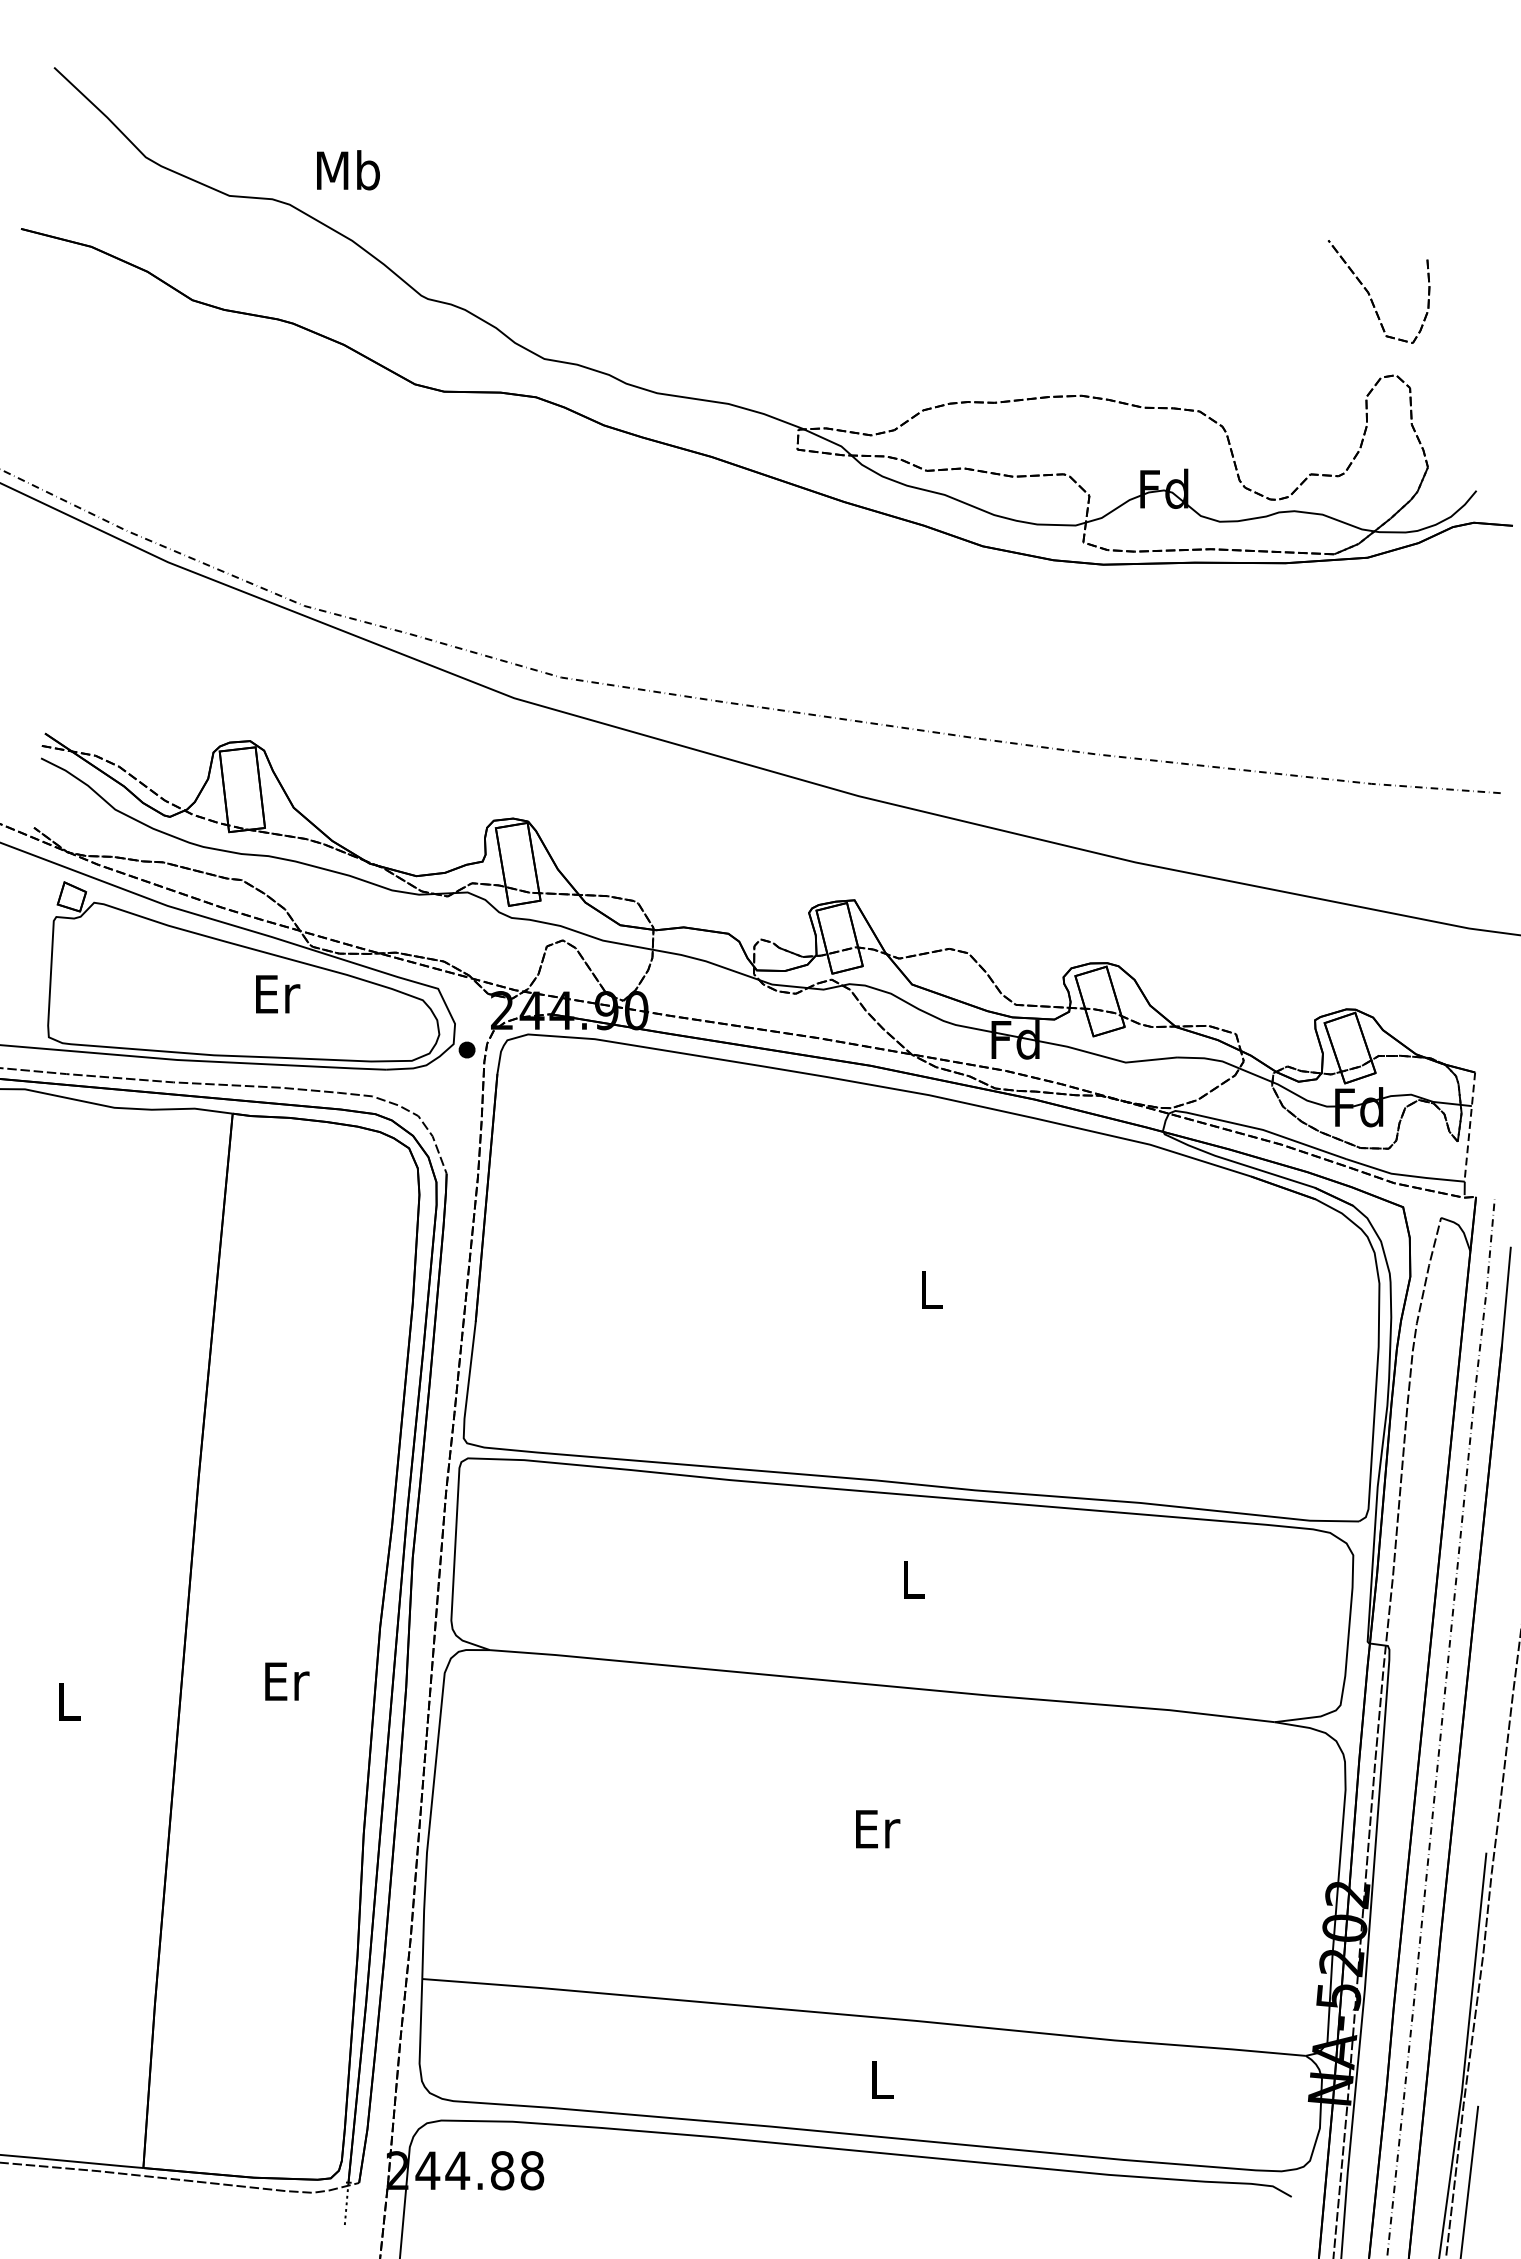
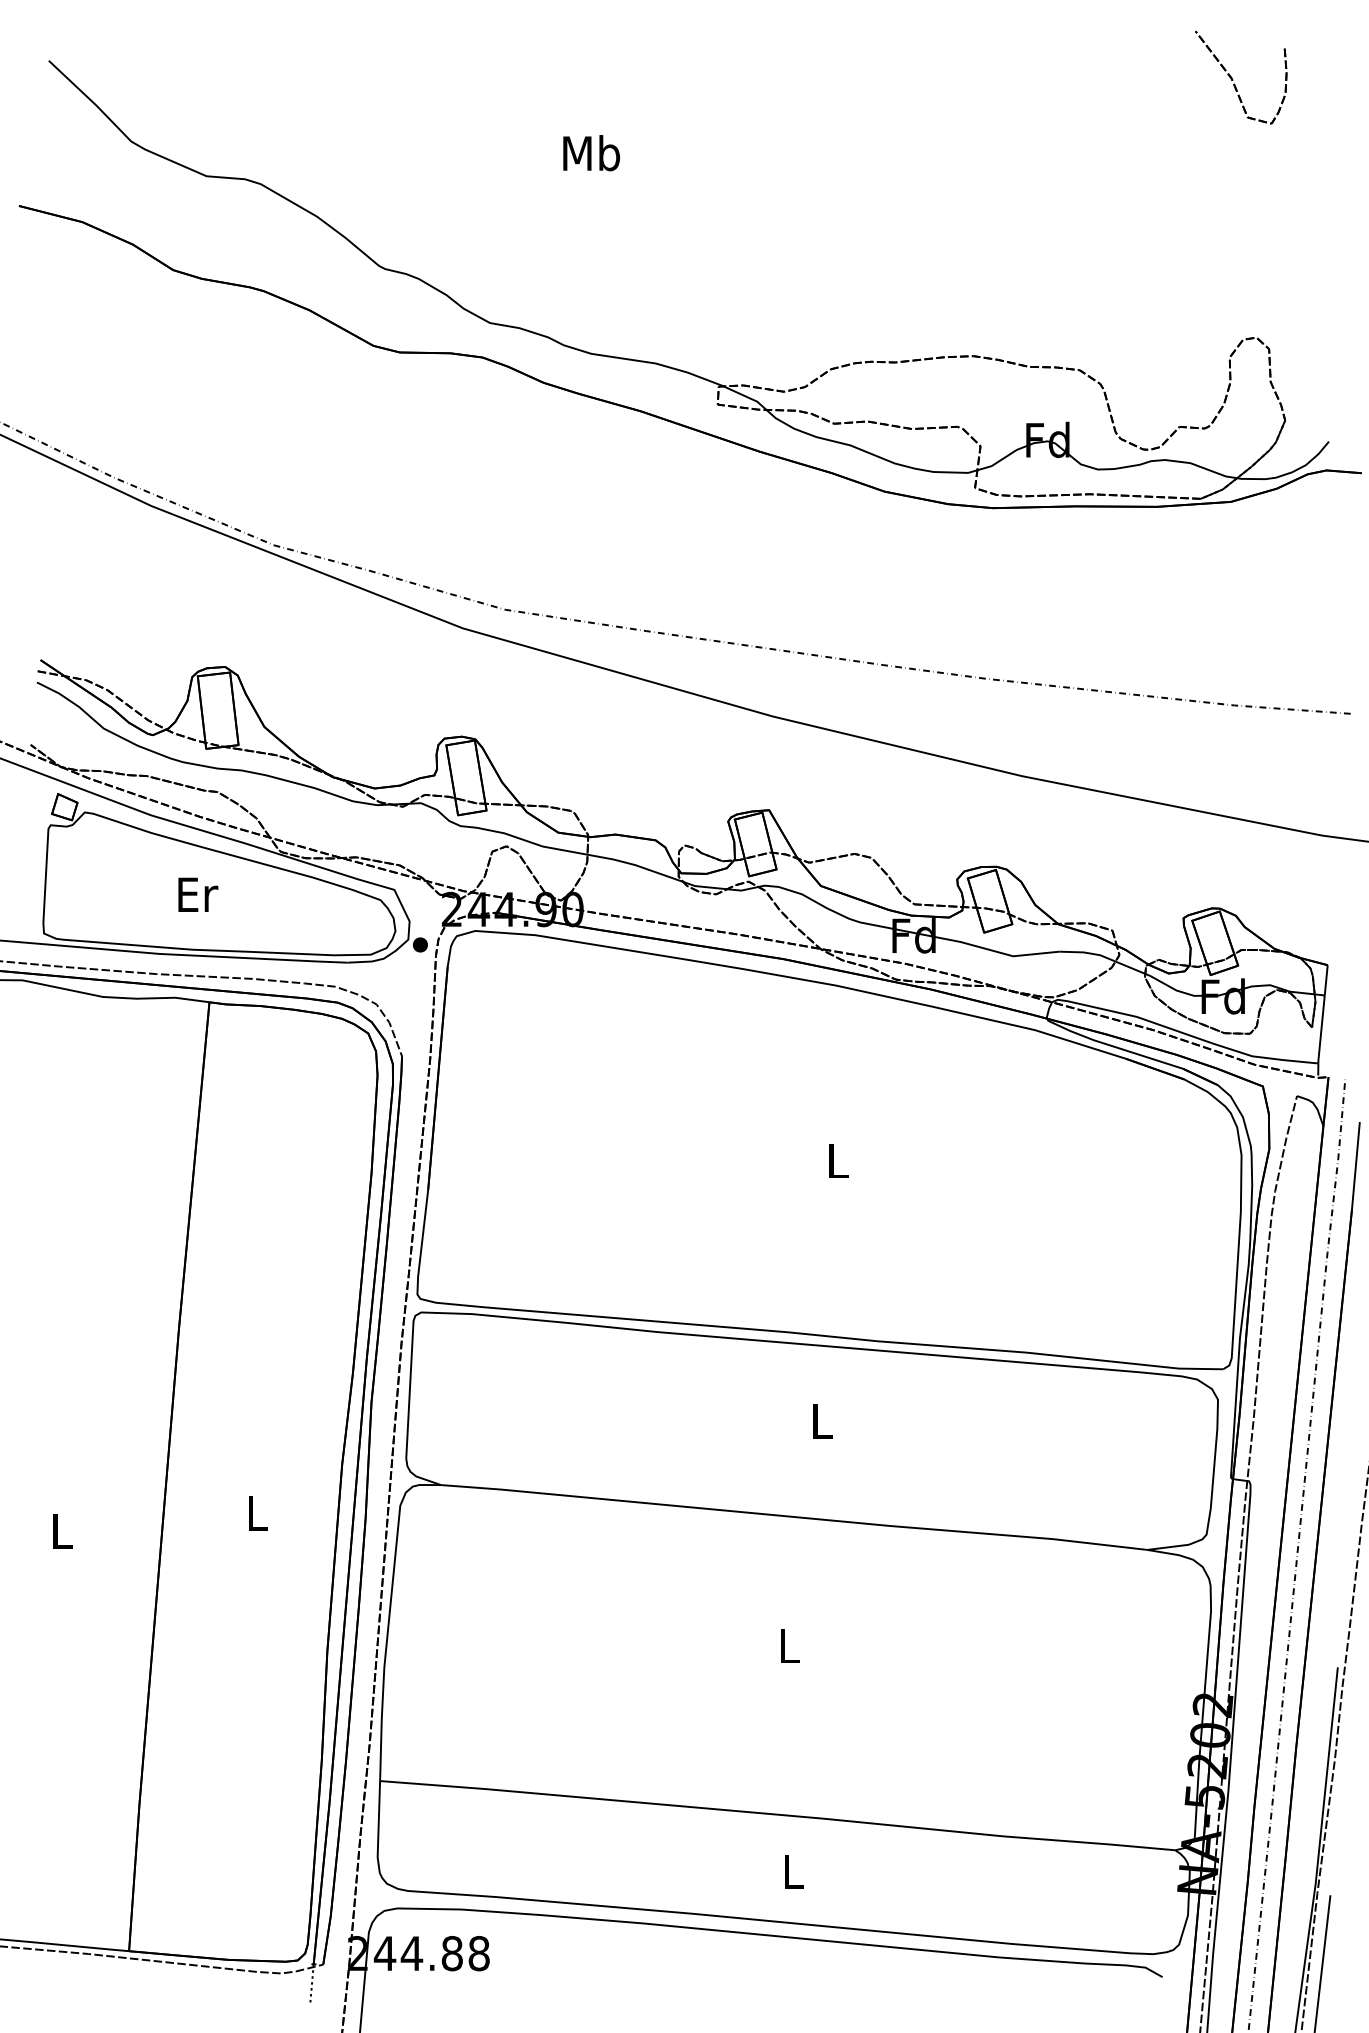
text: (348, 170) -> (591, 153), moved
part: (1370, 293) -> (1233, 79), moved
text: (278, 993) -> (198, 894), moved
line: (1469, 1128) -> (1322, 1015), dashed -> solid
text: (287, 1681) -> (258, 1513), Er -> L
text: (878, 1829) -> (790, 1646), Er -> L

